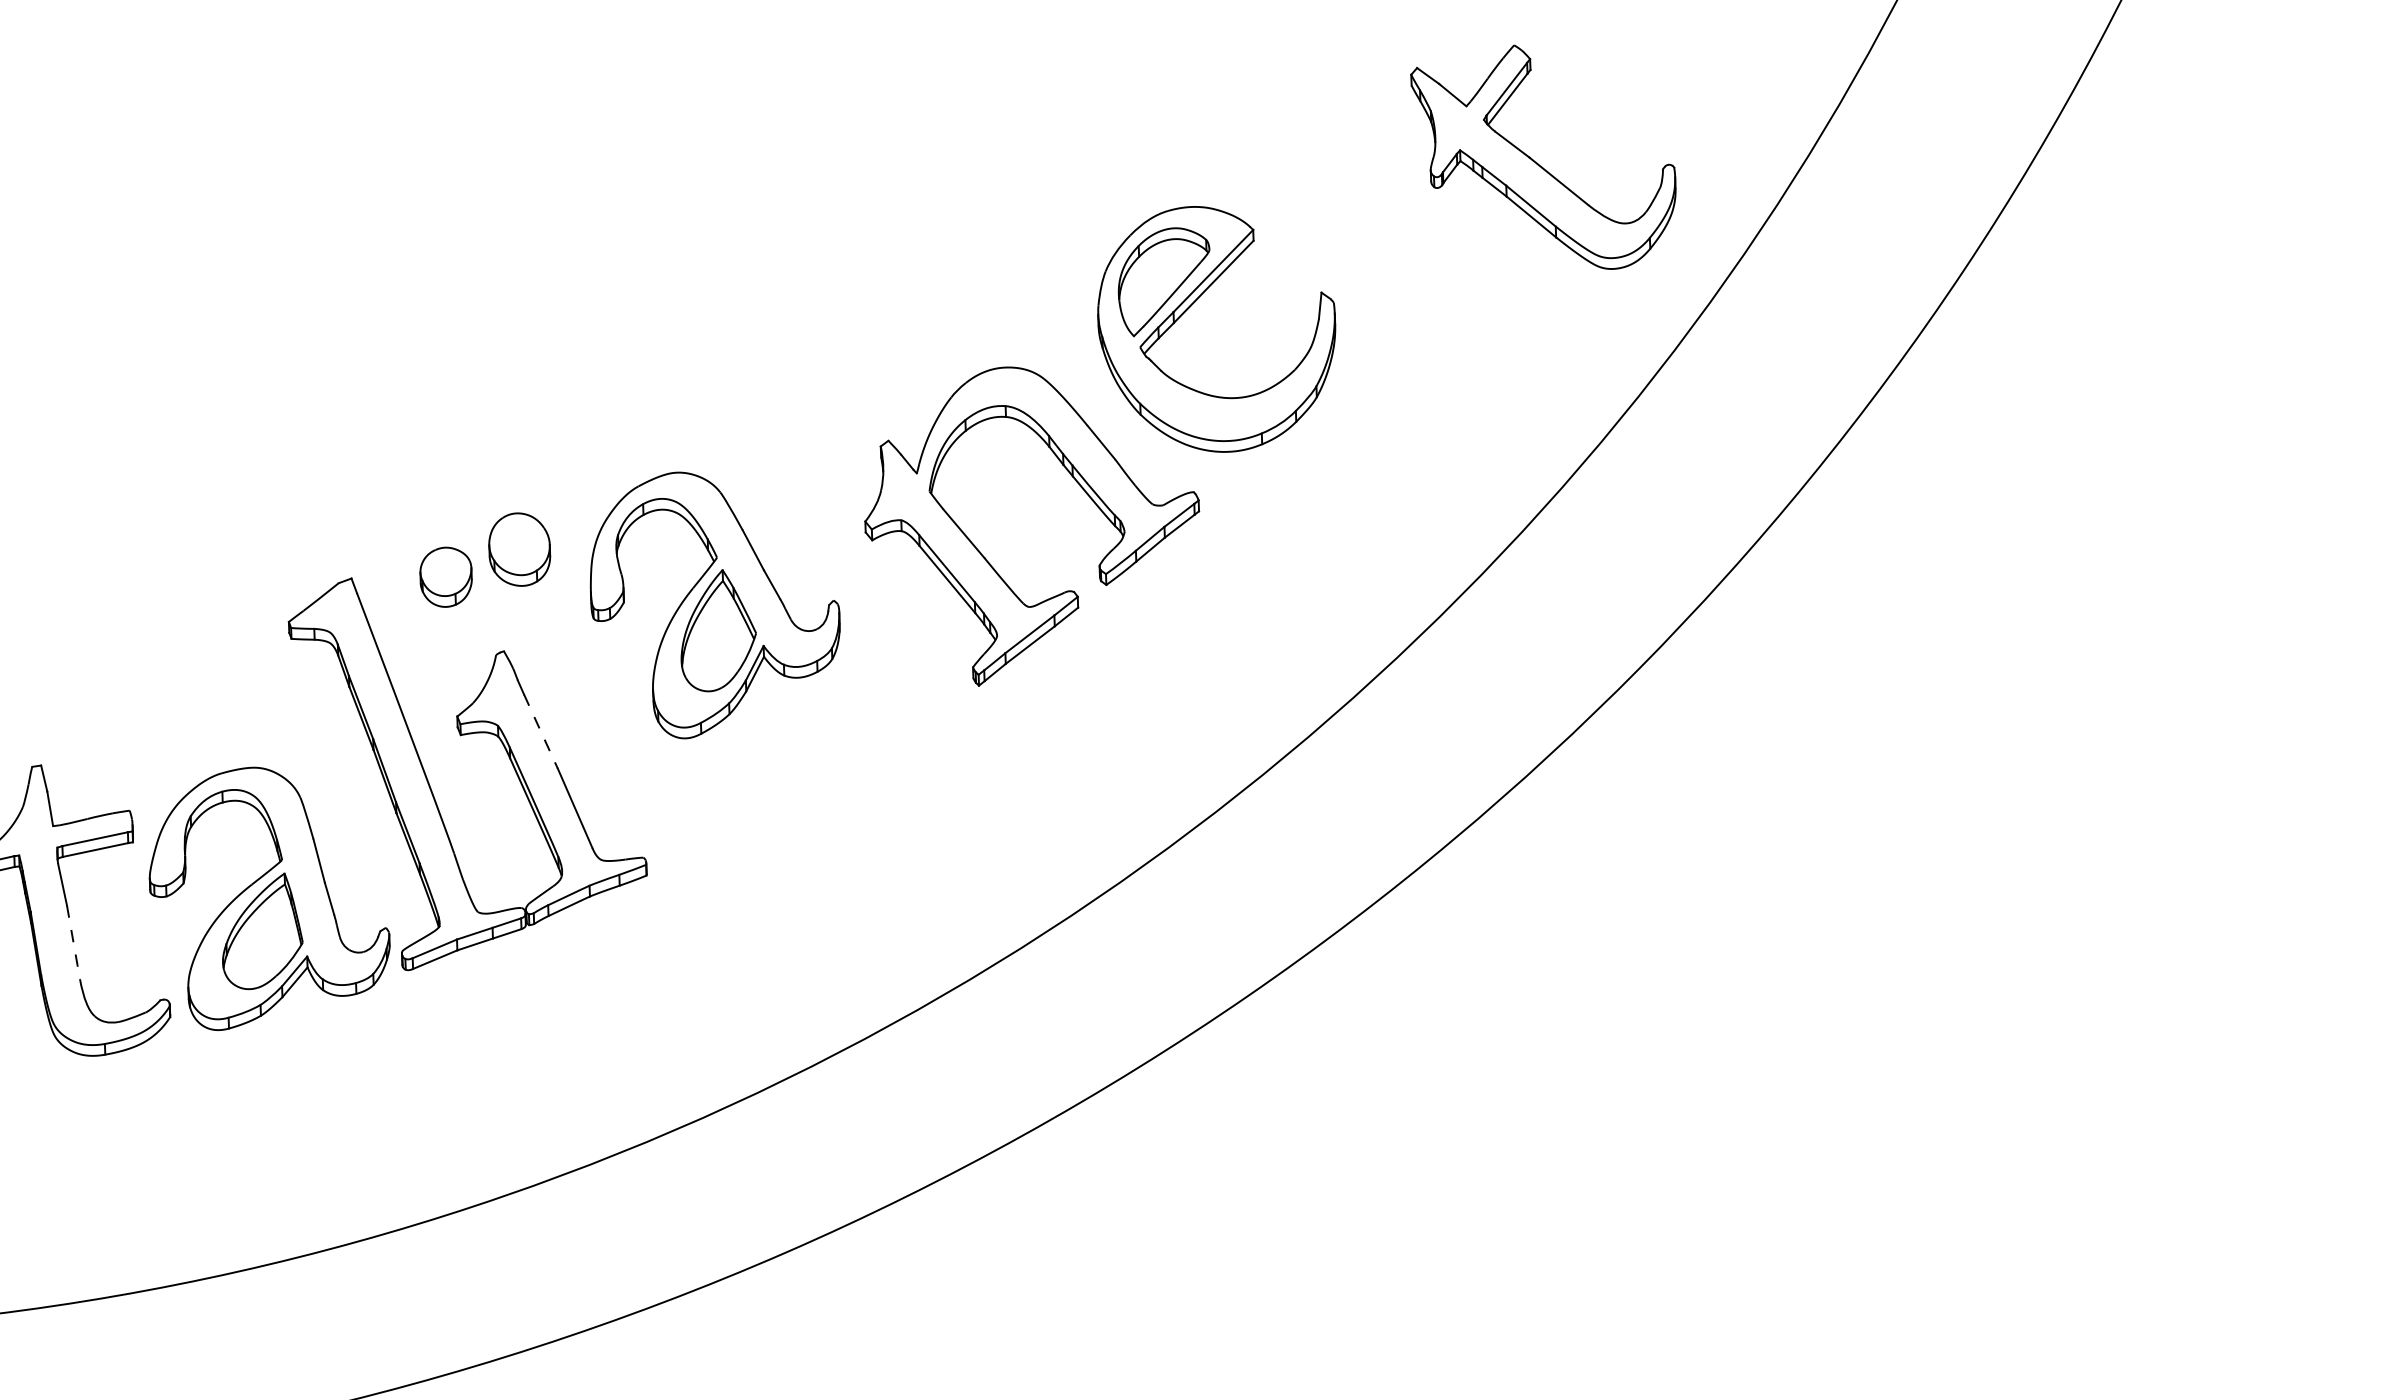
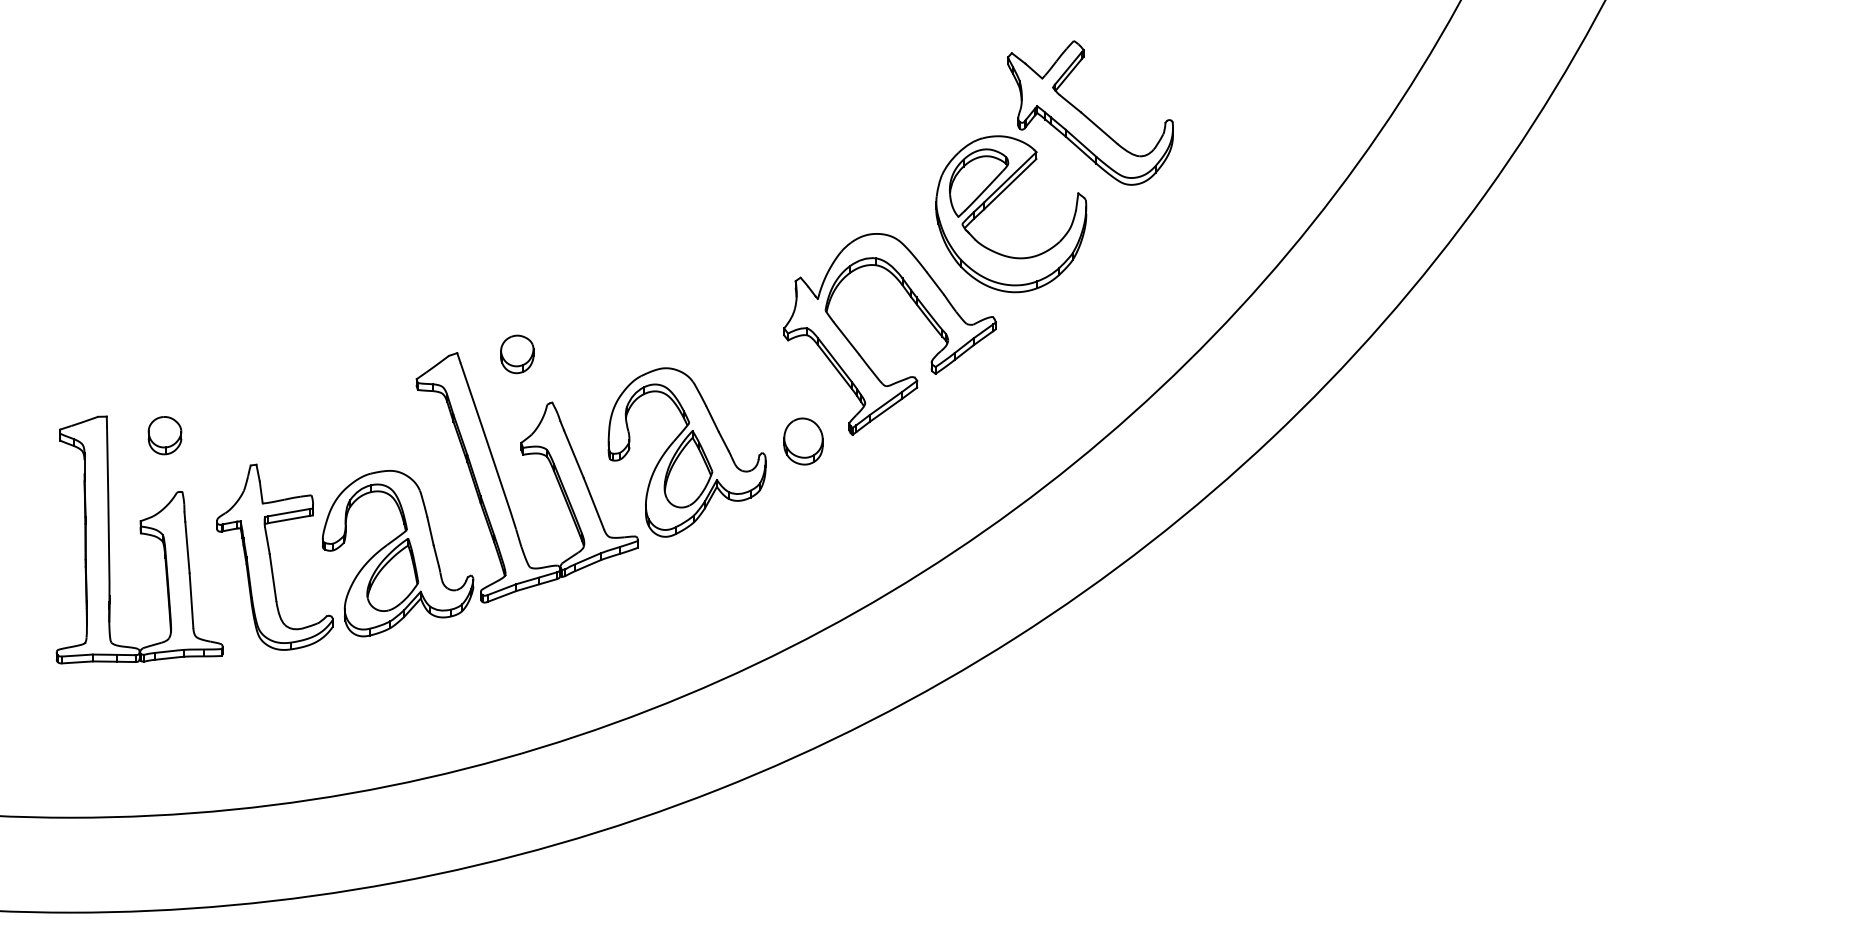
part: (1544, 157) -> (1090, 112), moved
part: (519, 549) -> (803, 441), moved
part: (714, 604) -> (686, 452), moved
line: (540, 731) -> (573, 454), dashed -> solid
line: (74, 942) -> (273, 577), dashed -> solid

